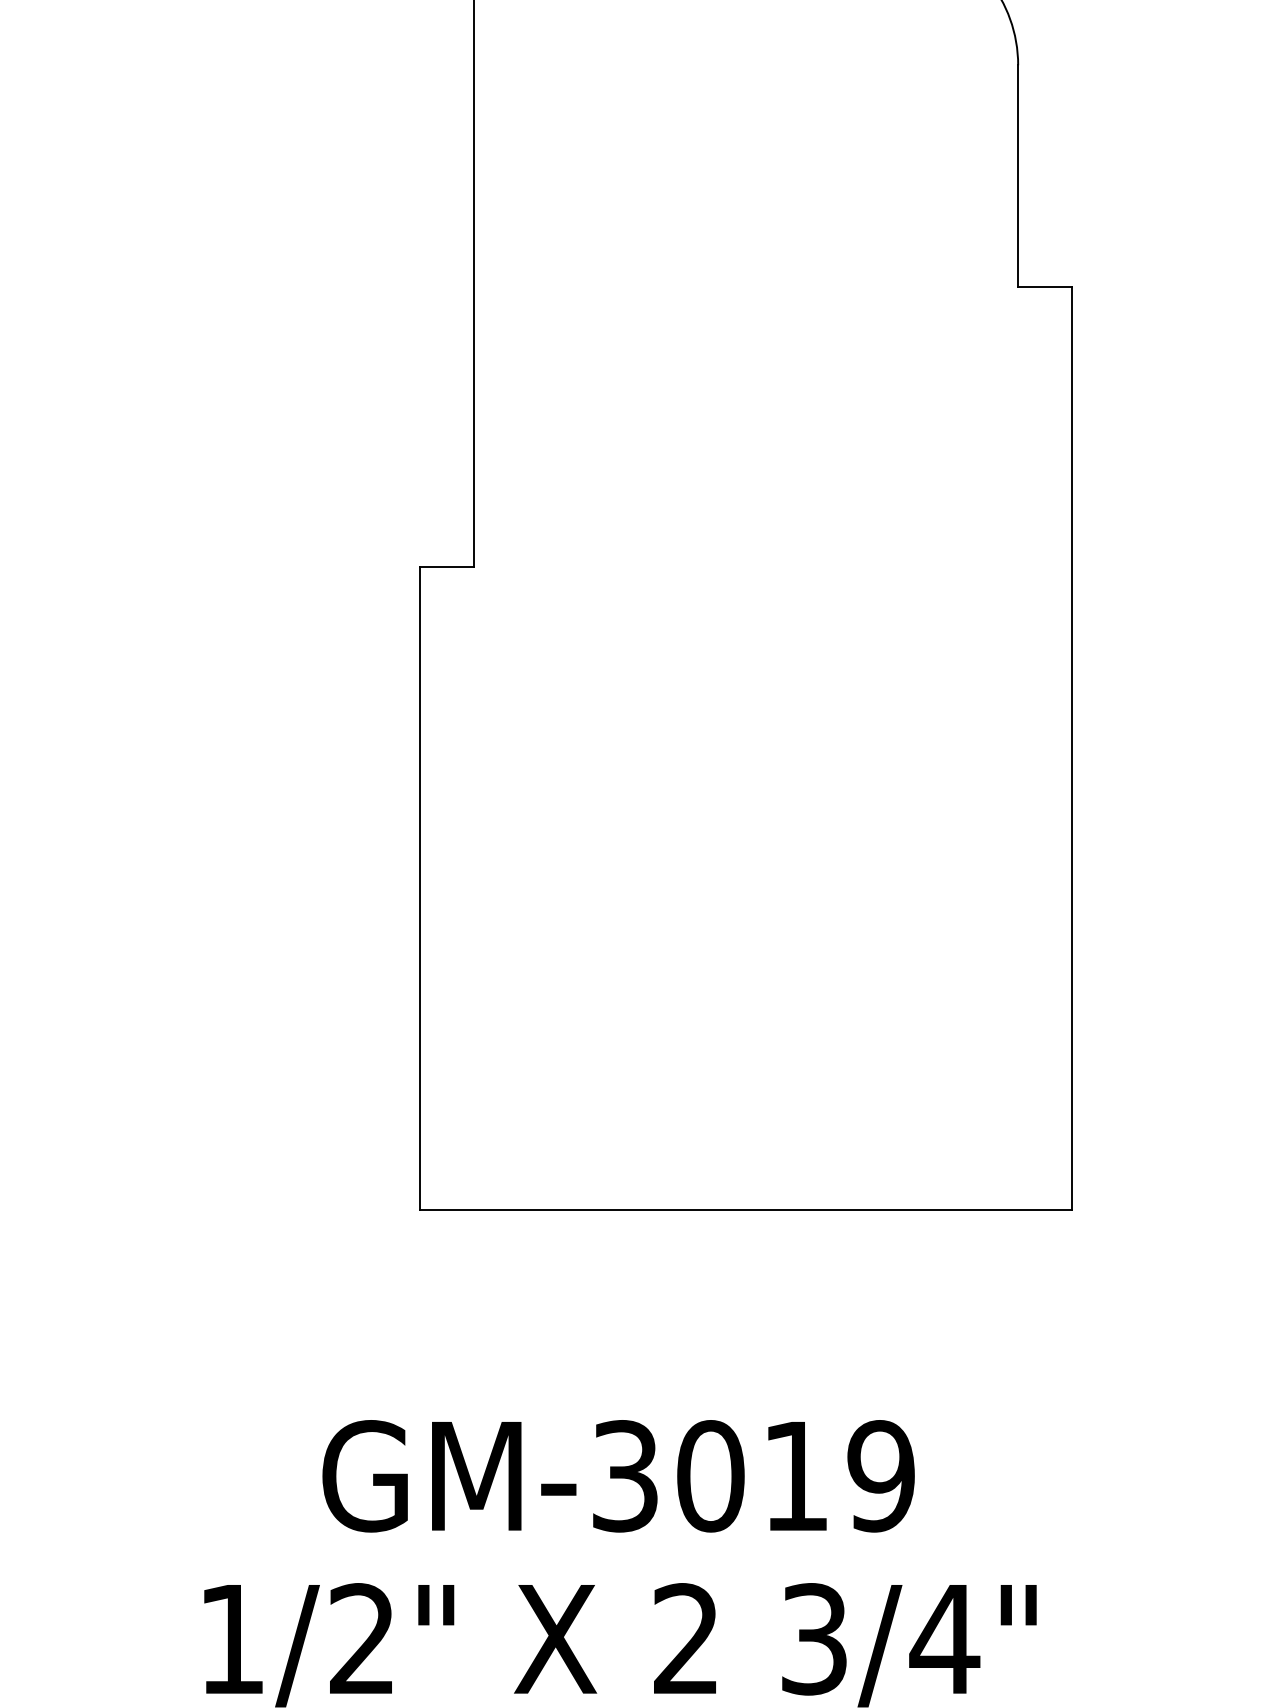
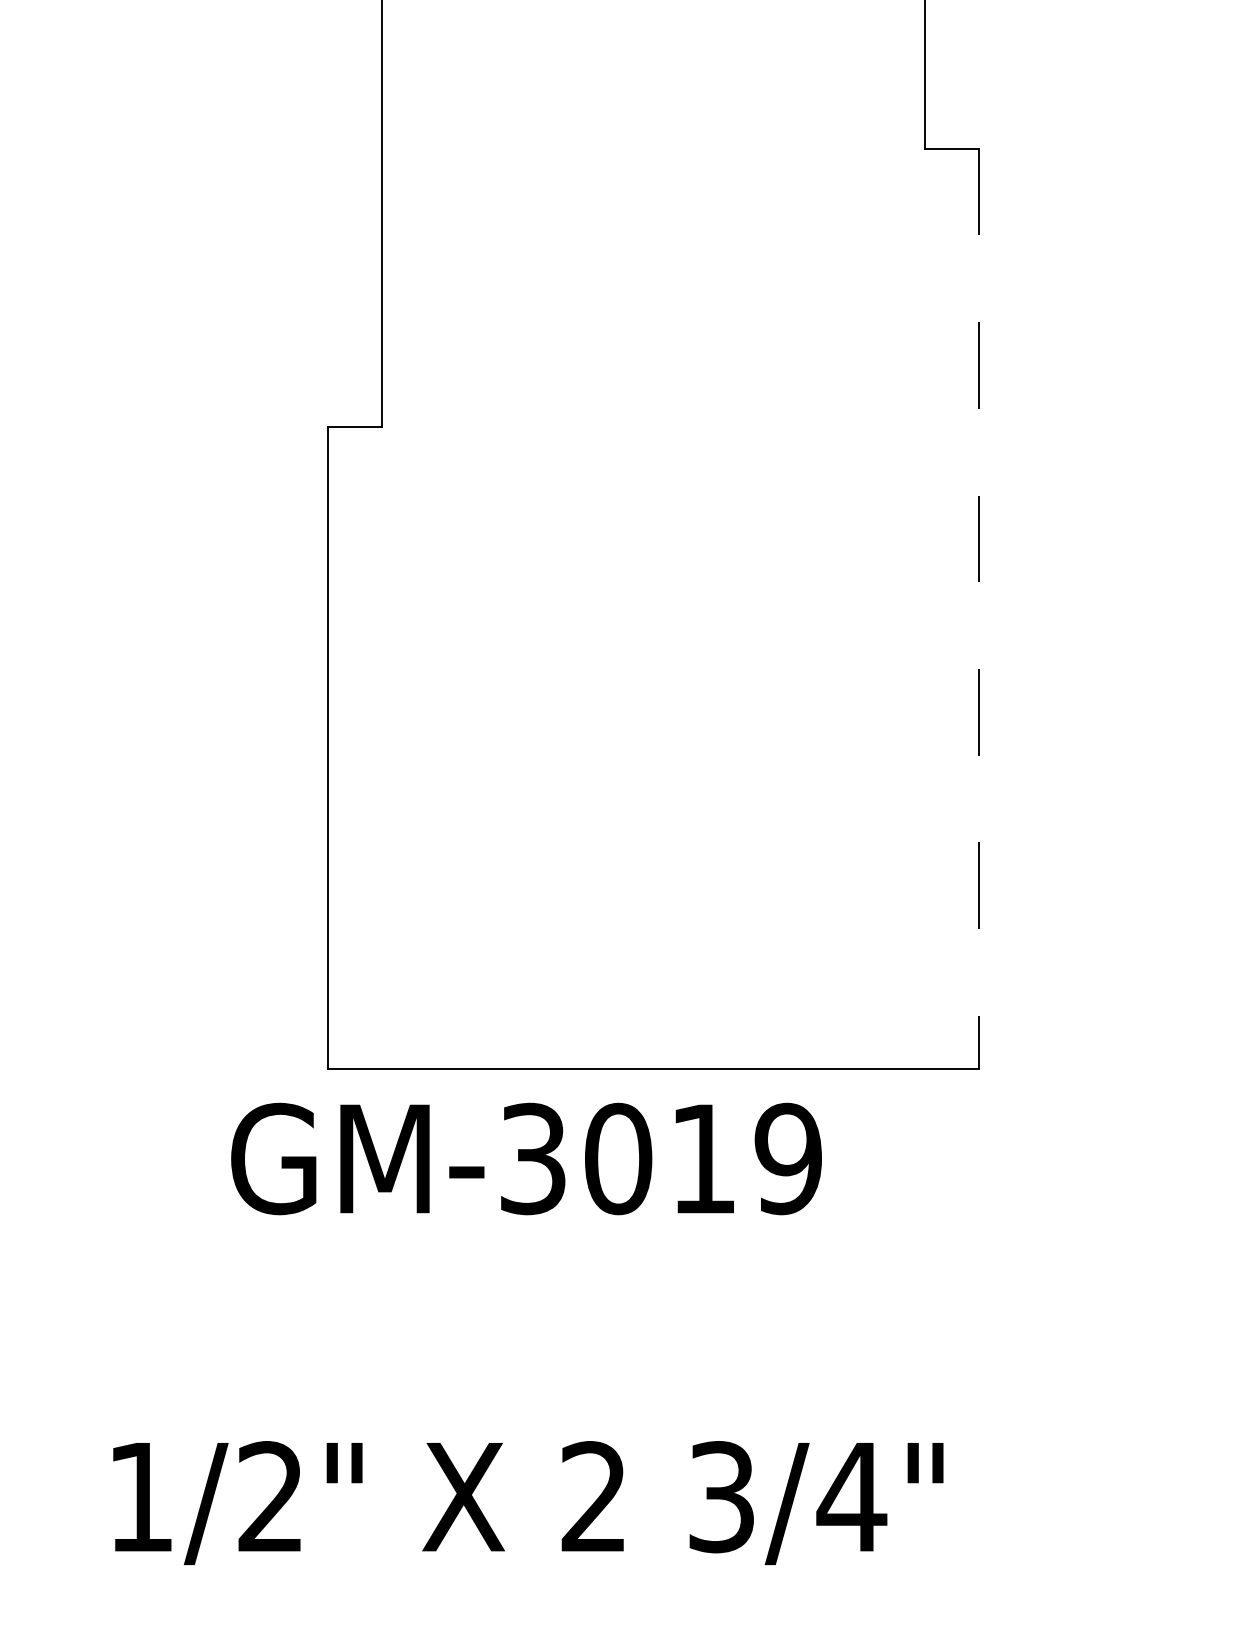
line: (1071, 749) -> (978, 609), solid -> dashed
text: (618, 1476) -> (526, 1159), moved

